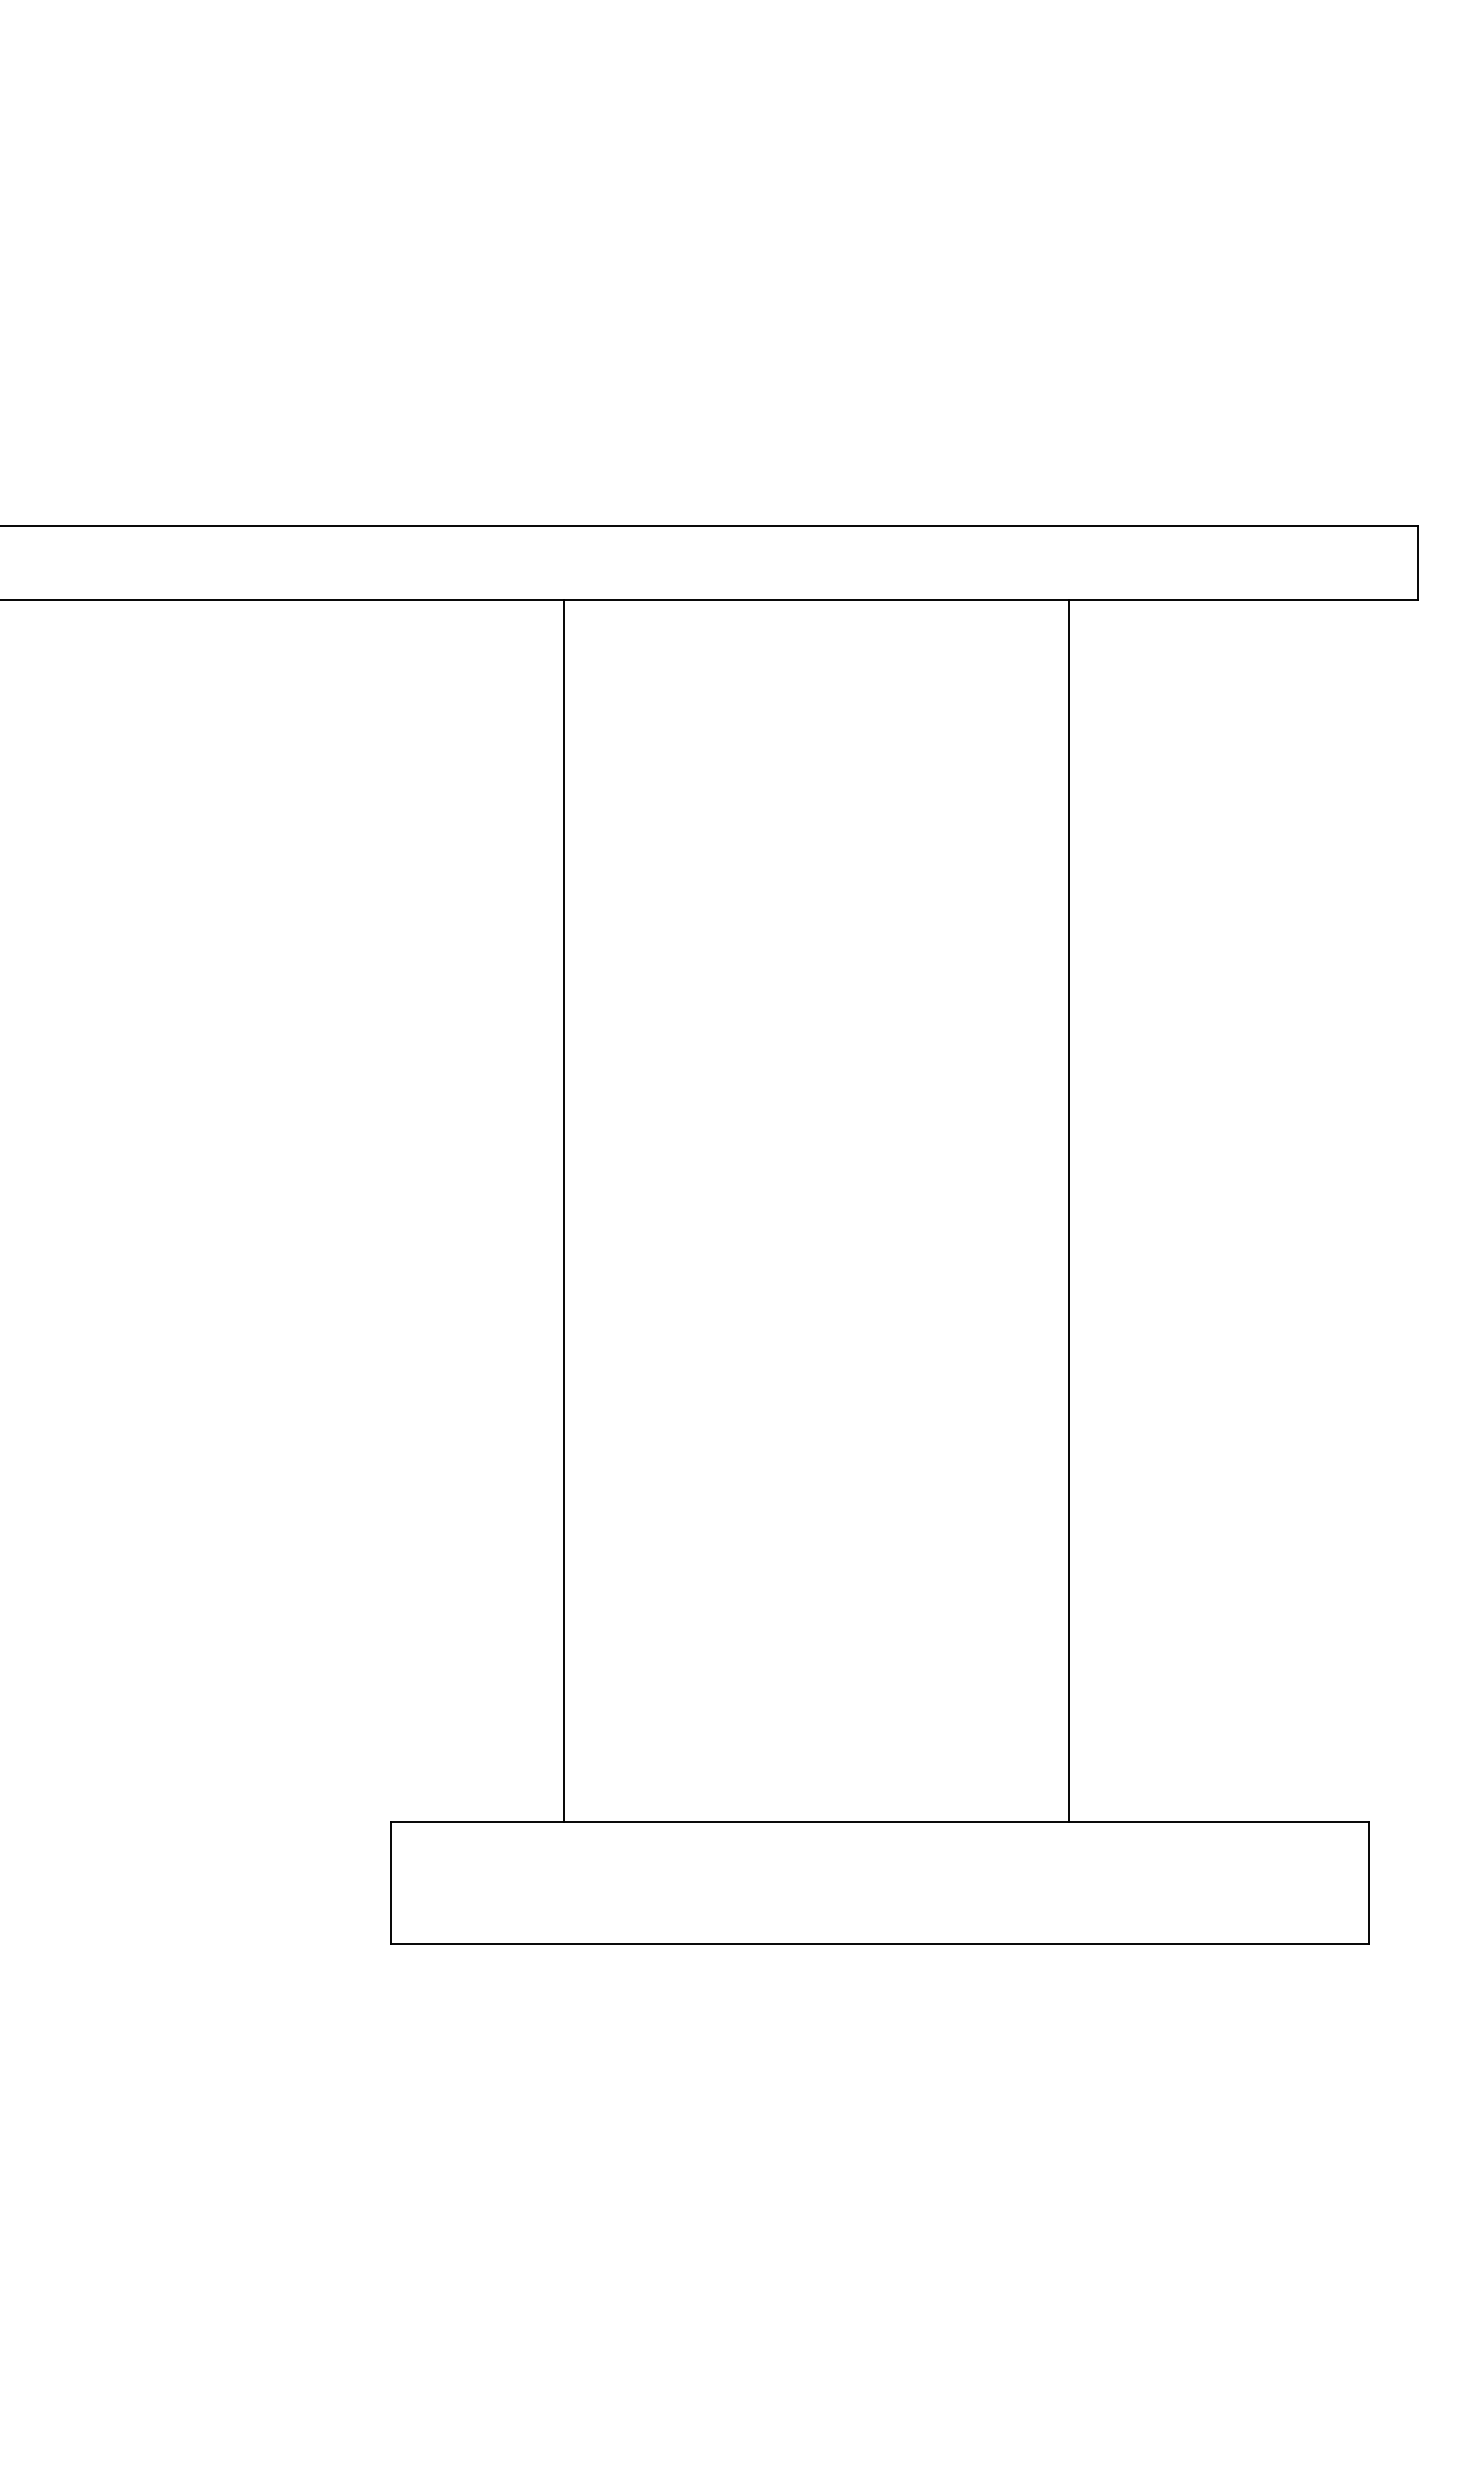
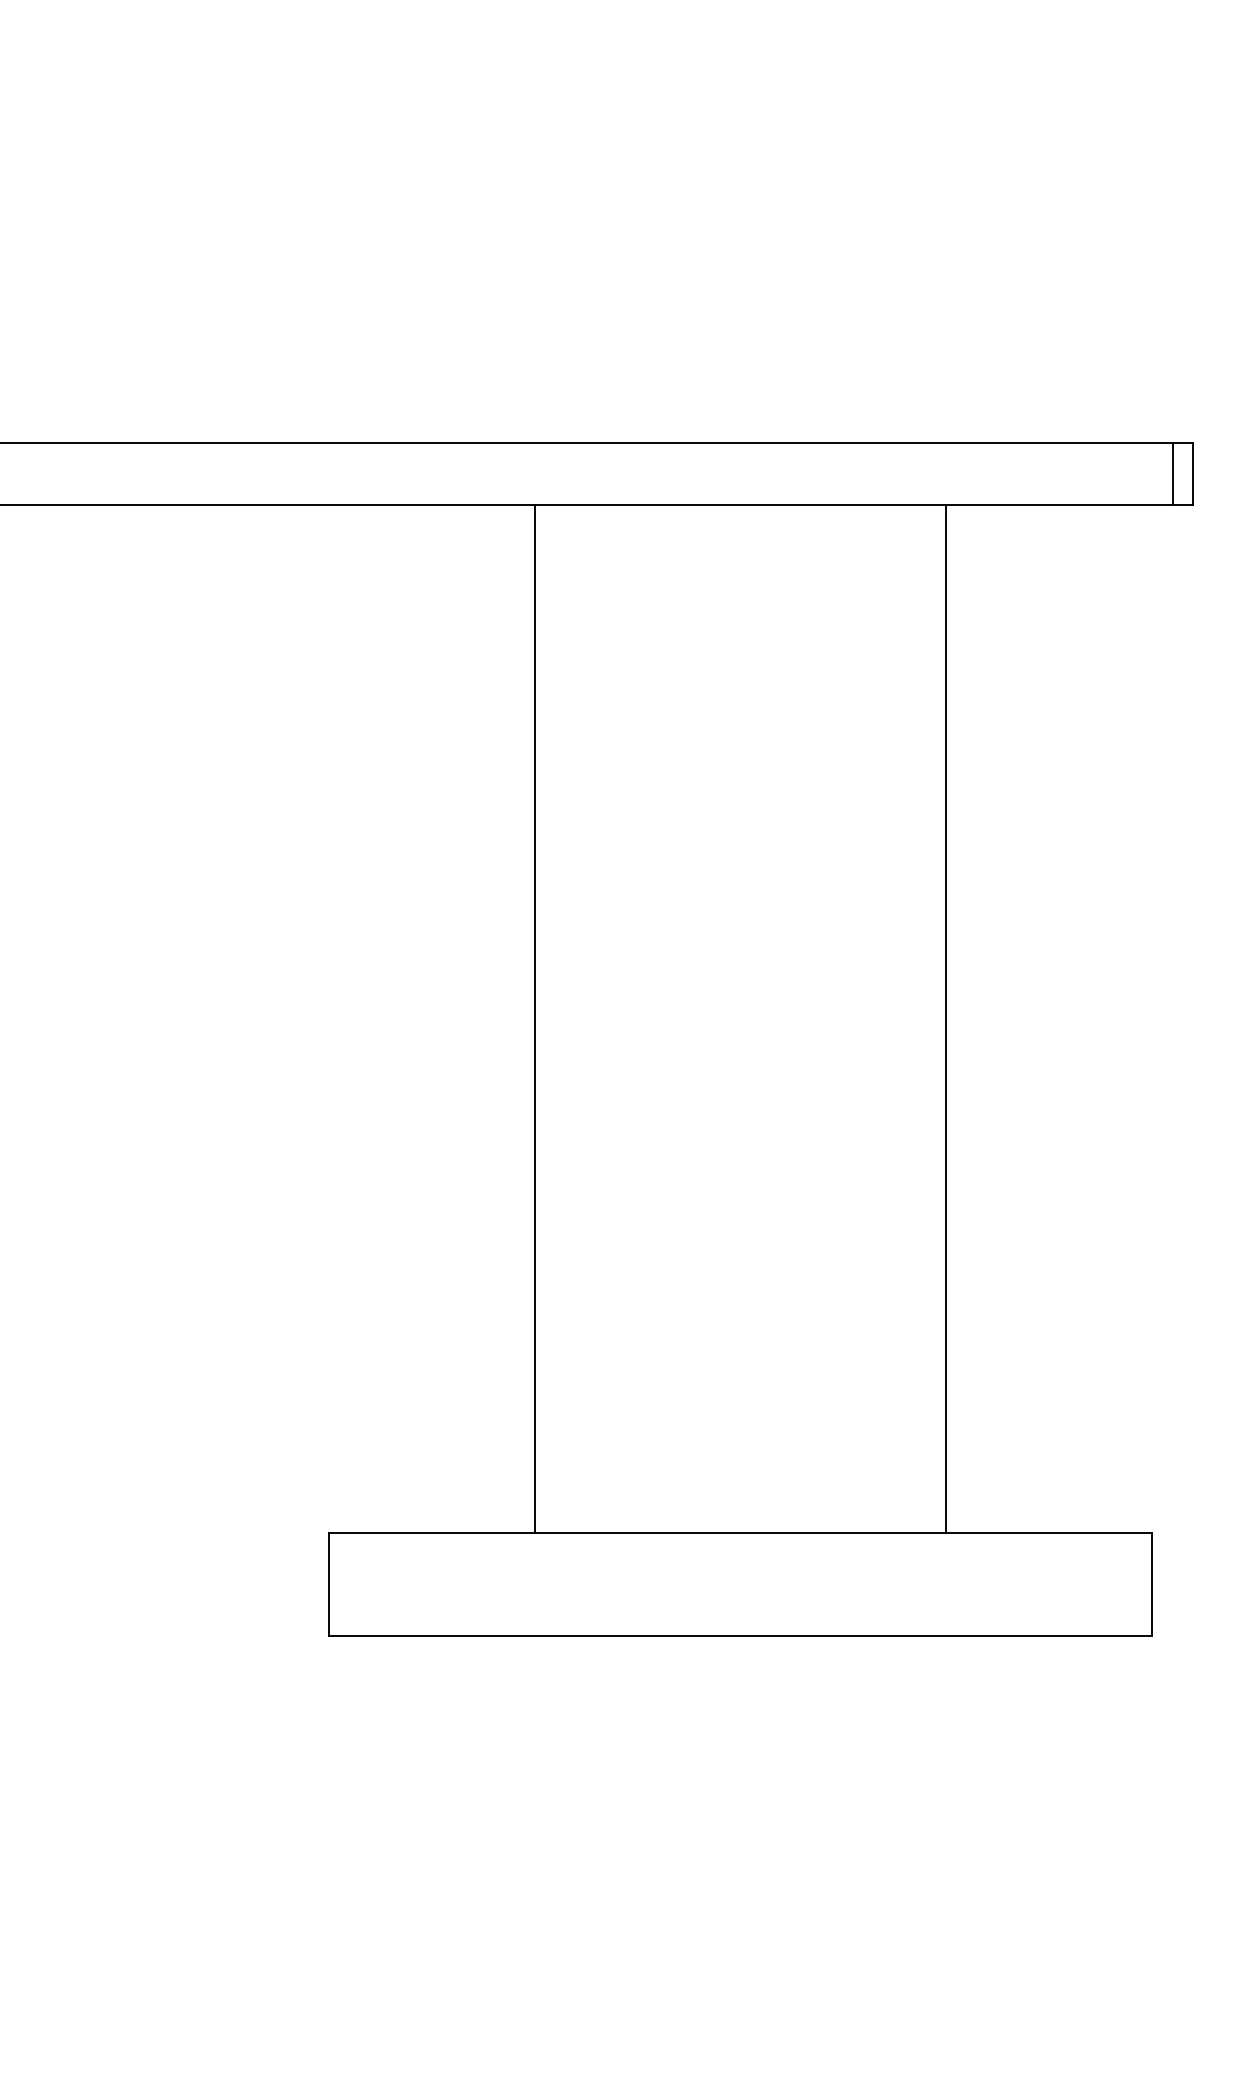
line: (1393, 562) -> (1172, 473), added
line: (563, 1210) -> (534, 1018), moved
line: (1069, 1210) -> (946, 1018), moved

